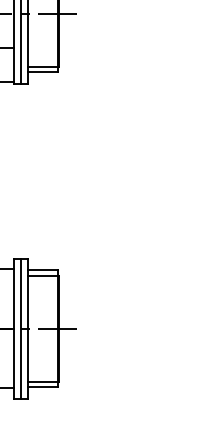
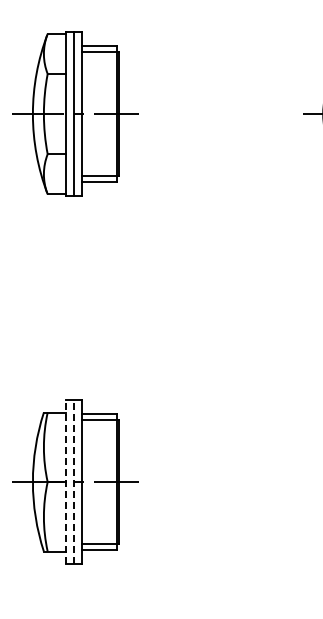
line: (13, 328) -> (65, 482), solid -> dashed
line: (20, 328) -> (73, 482), solid -> dashed

